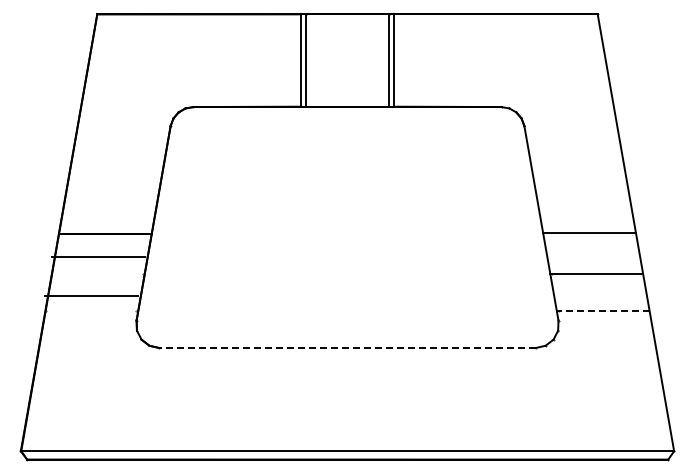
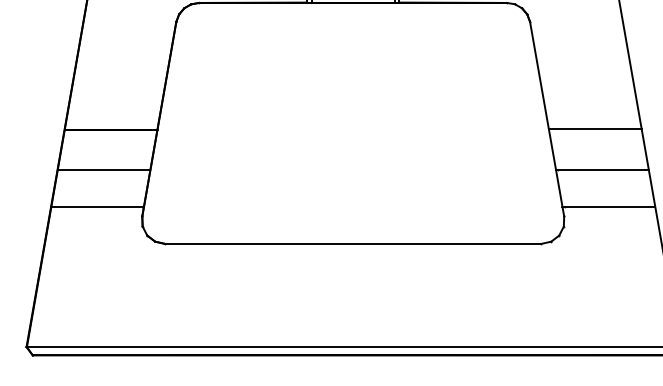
line: (97, 256) -> (103, 169), moved
line: (91, 295) -> (97, 206), moved
line: (602, 310) -> (608, 206), dashed -> solid
line: (347, 348) -> (353, 244), dashed -> solid

